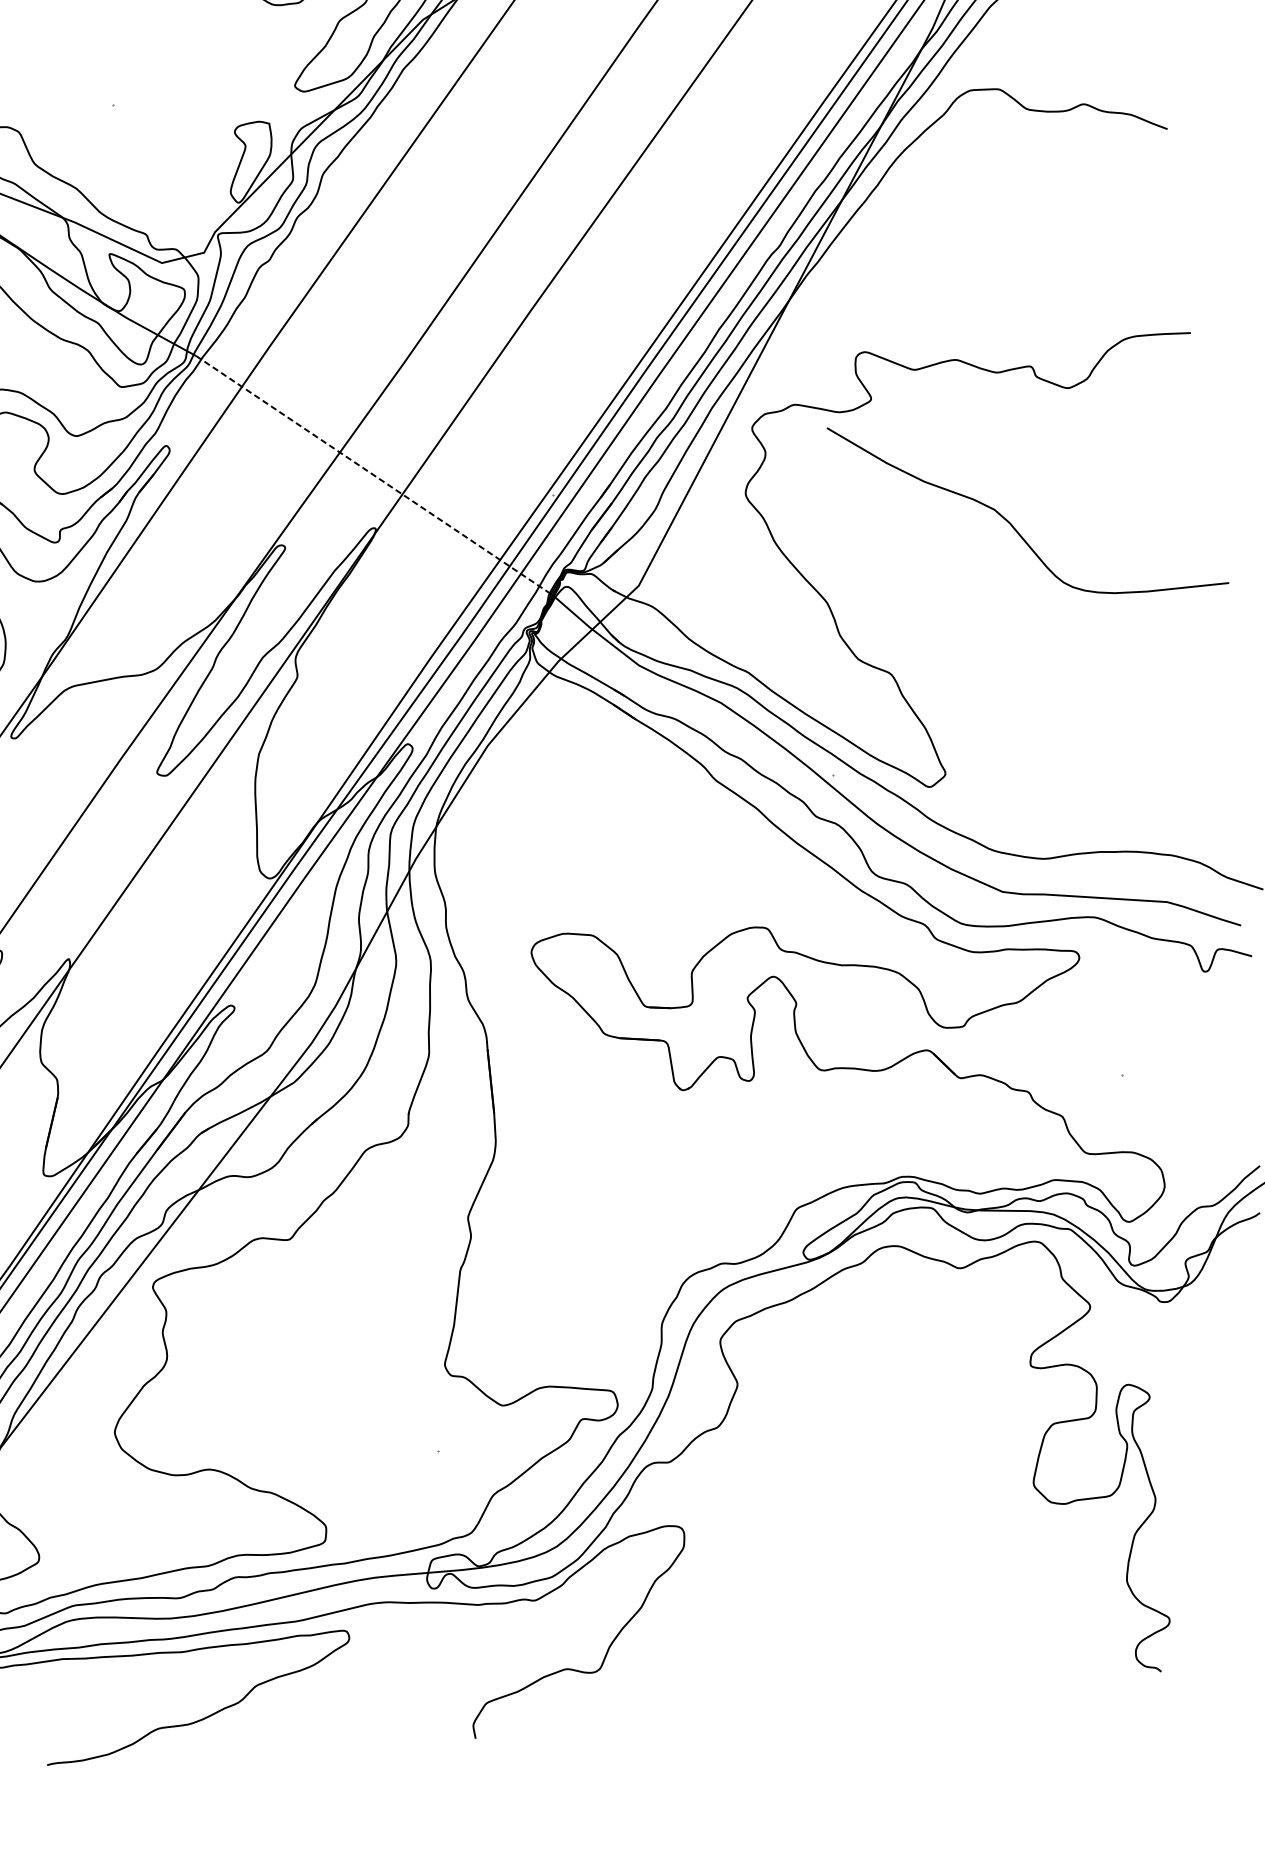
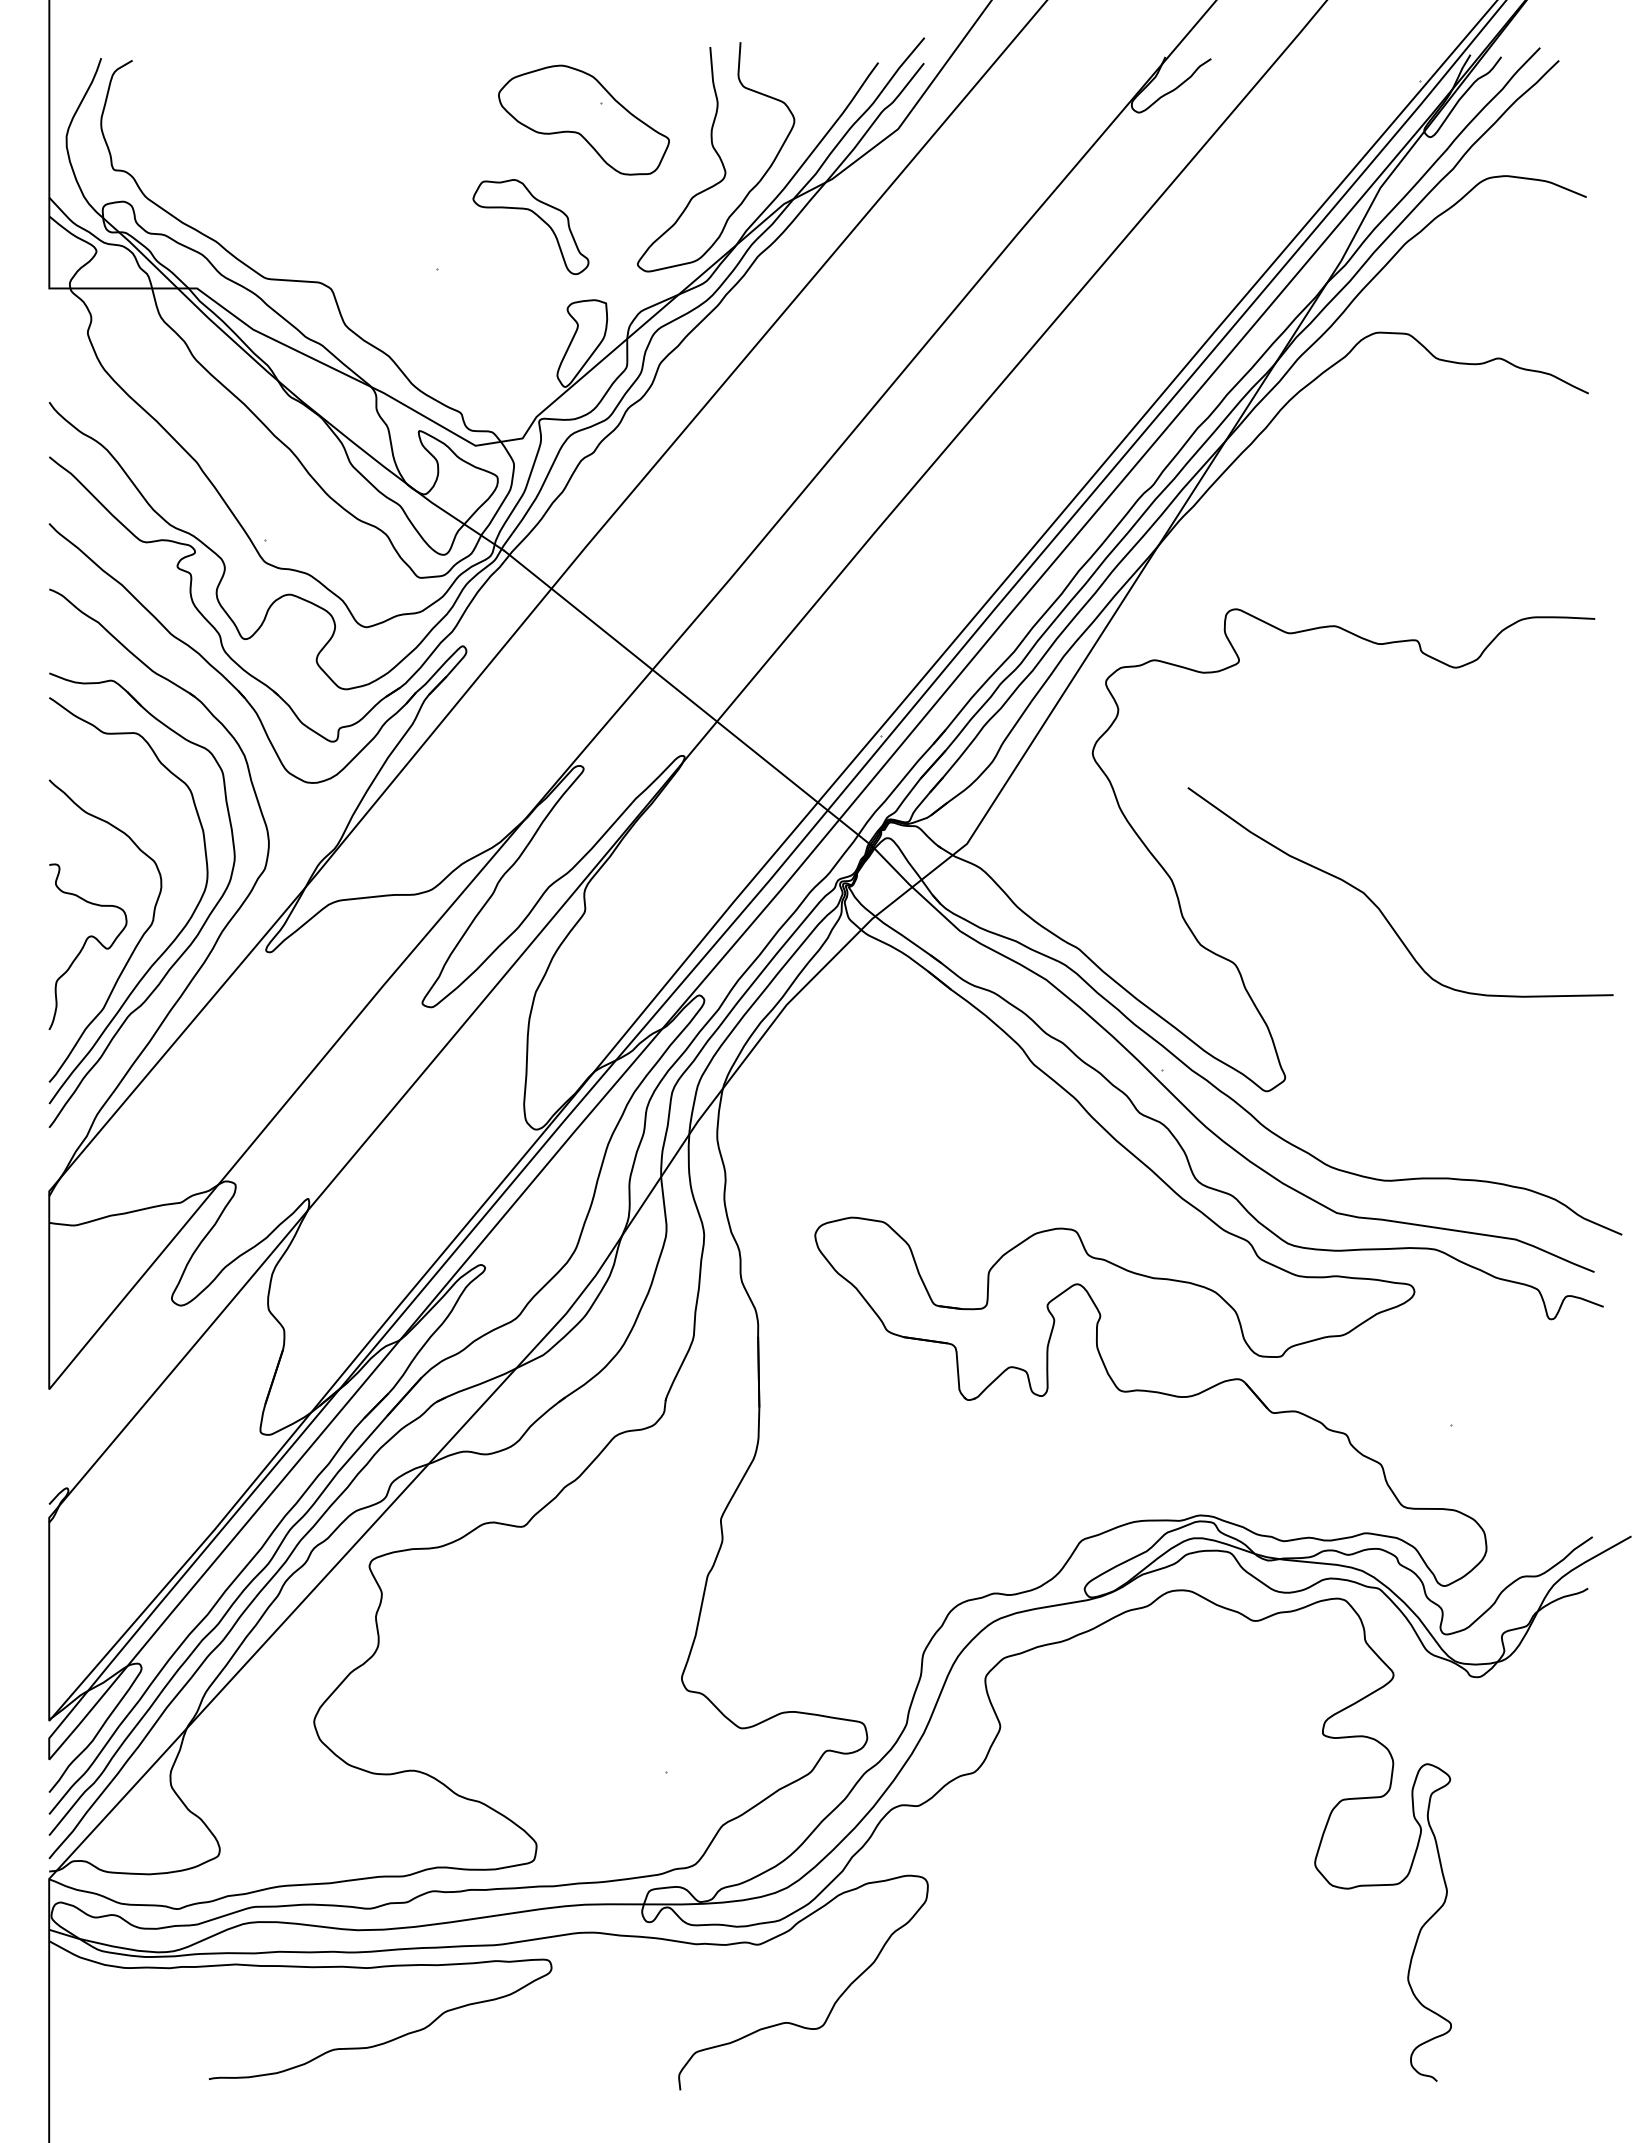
part: (202, 51) -> (539, 218), added
line: (374, 475) -> (688, 698), dashed -> solid
curve: (1010, 521) -> (1379, 907), moved

